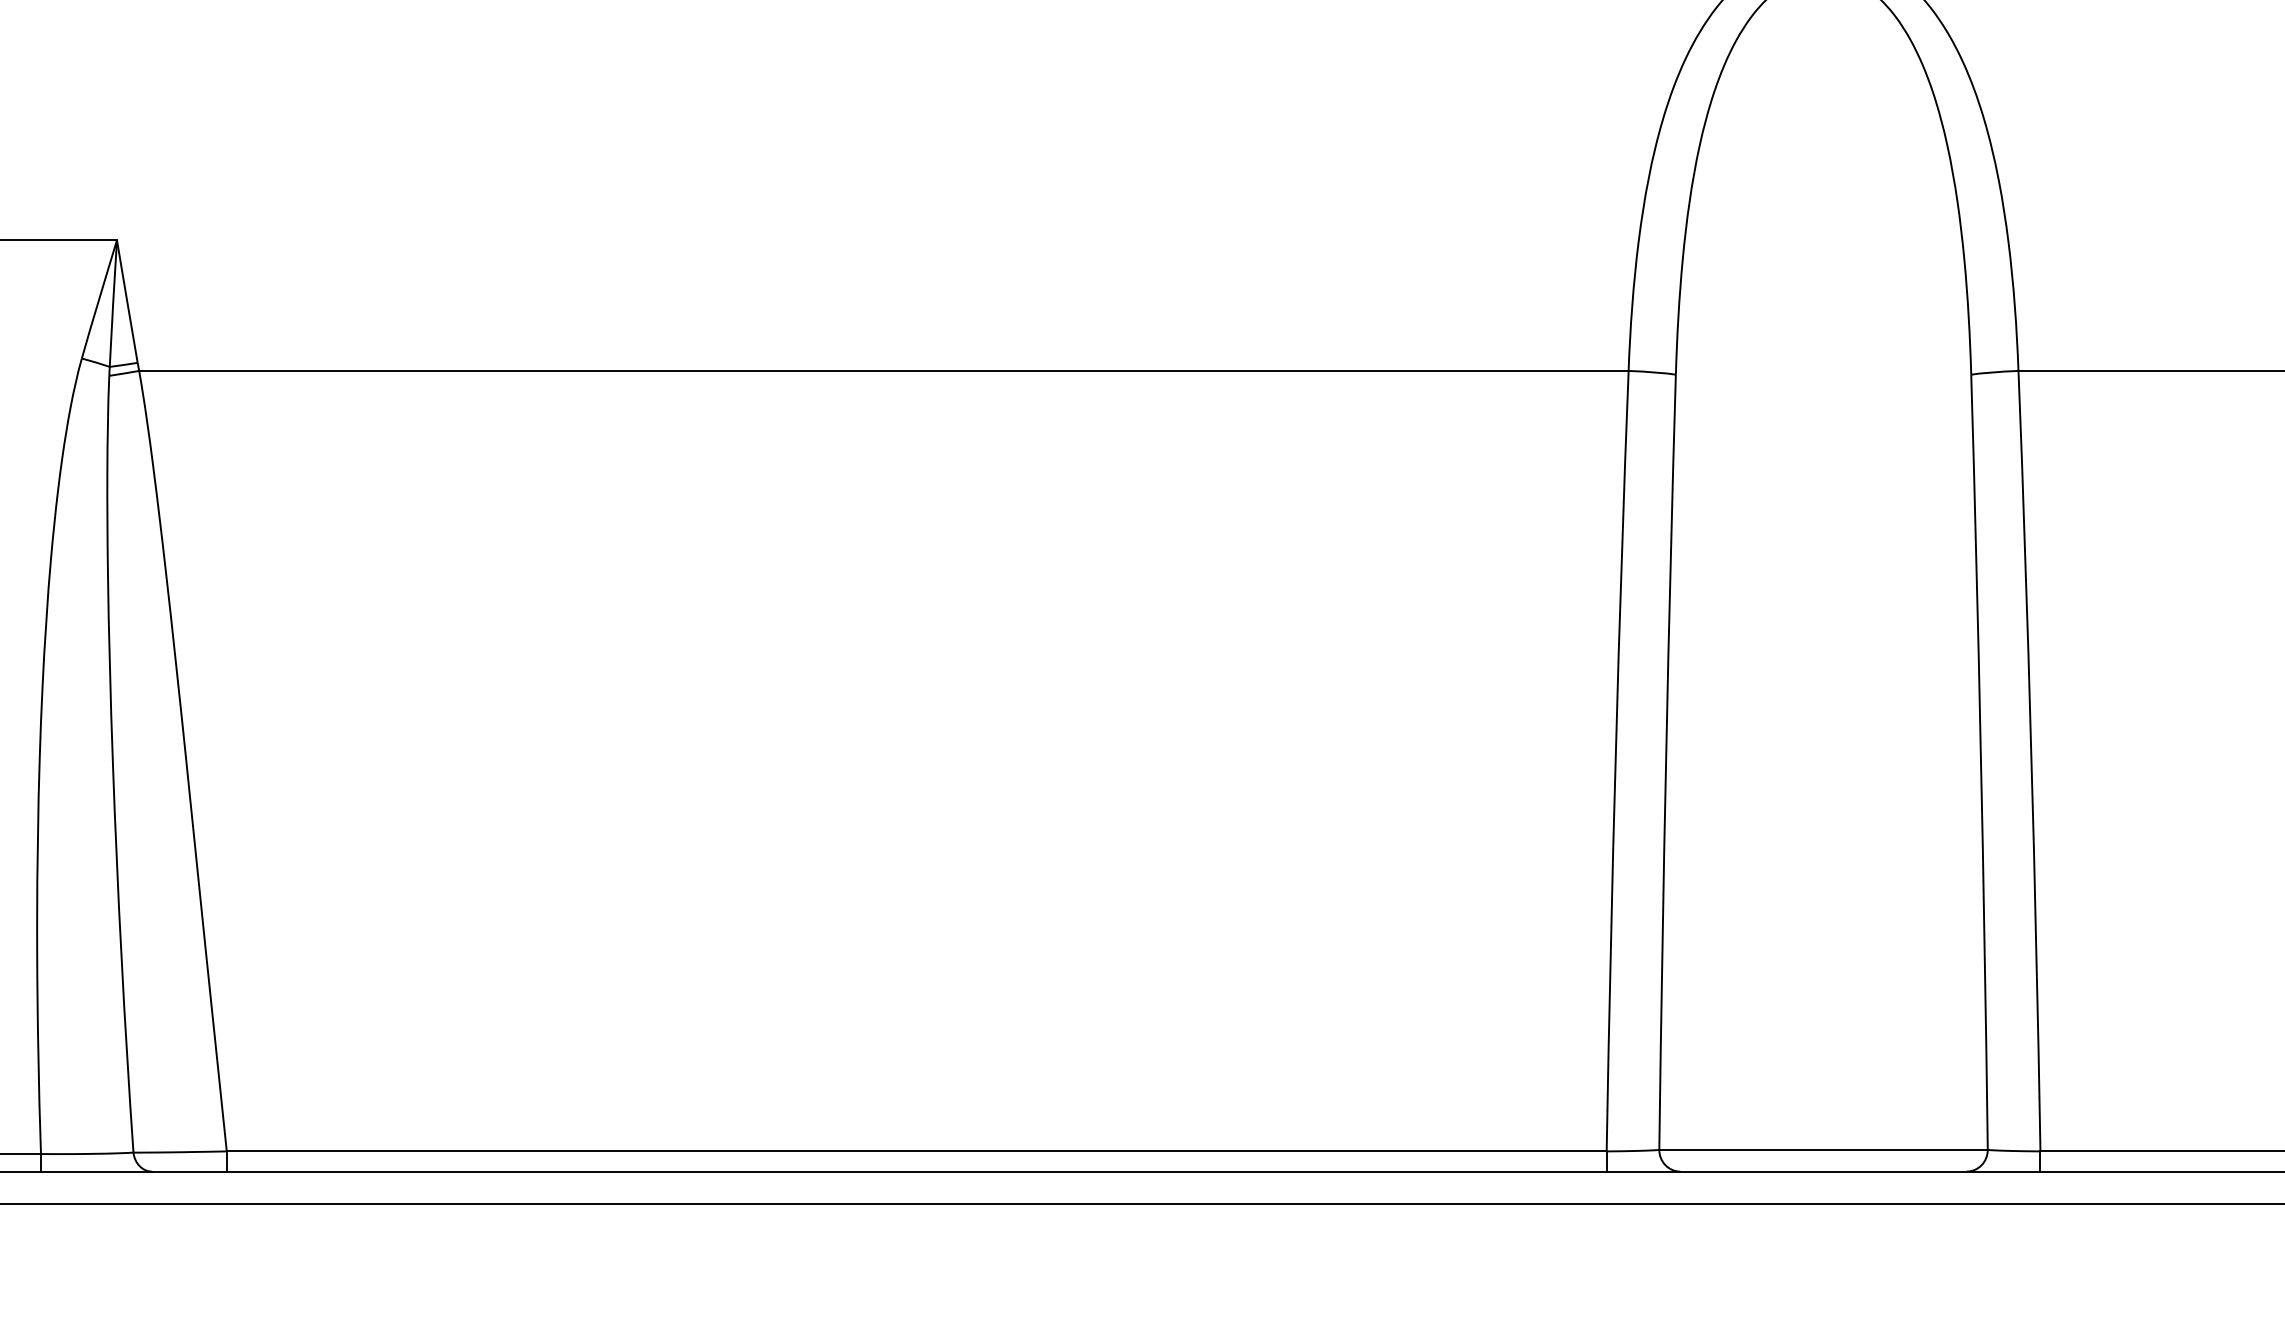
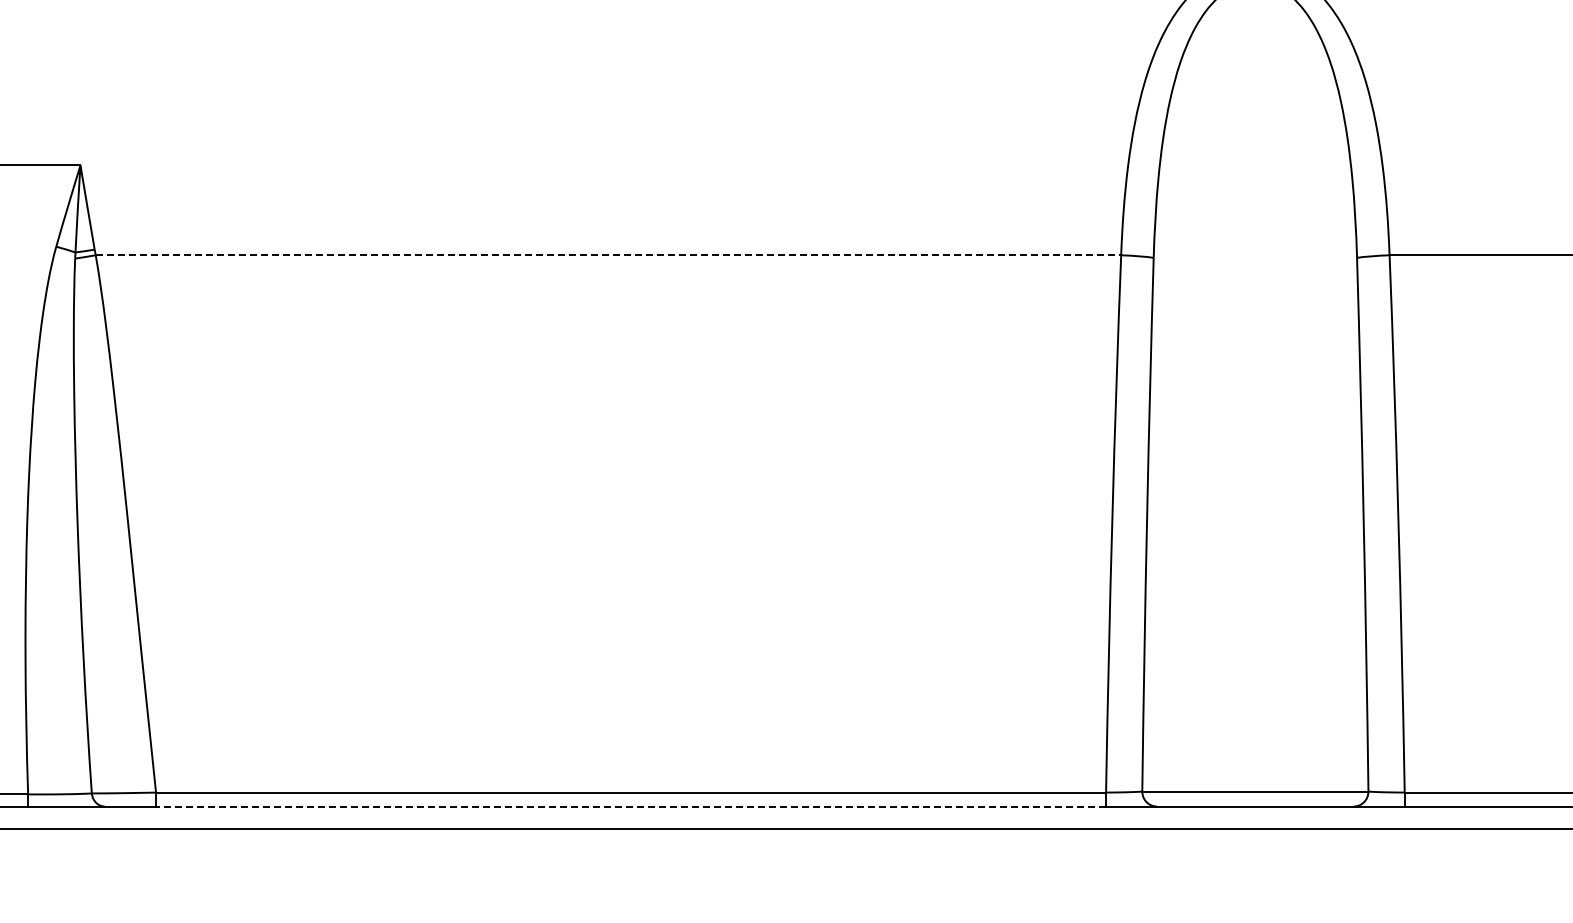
line: (883, 371) -> (608, 255), solid -> dashed
line: (917, 1171) -> (631, 806), solid -> dashed

